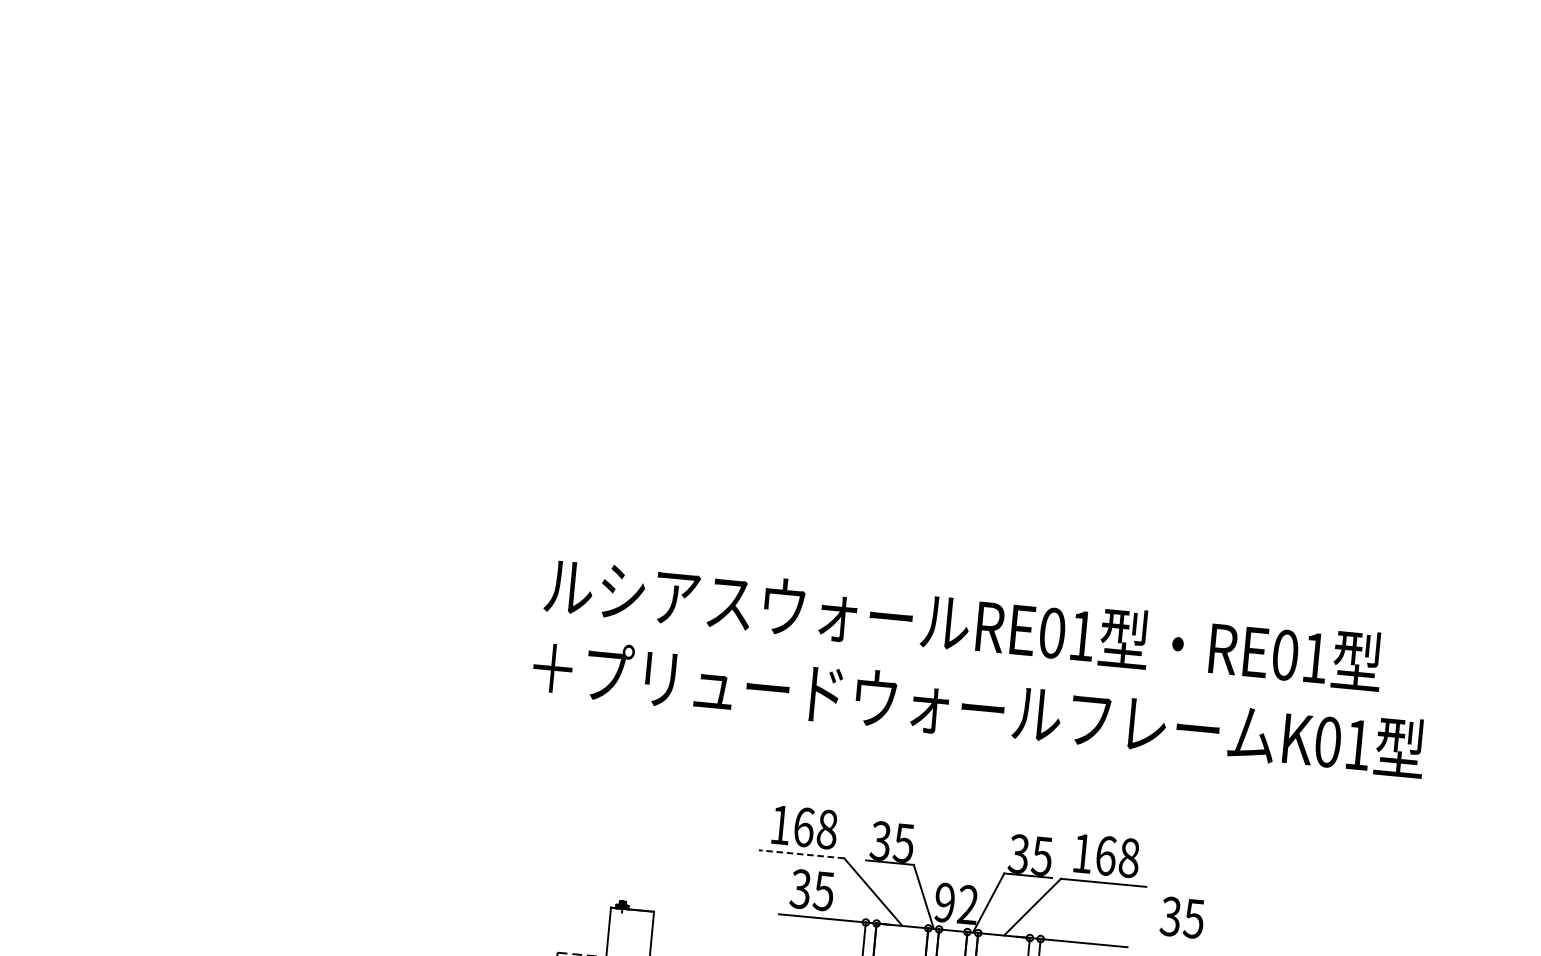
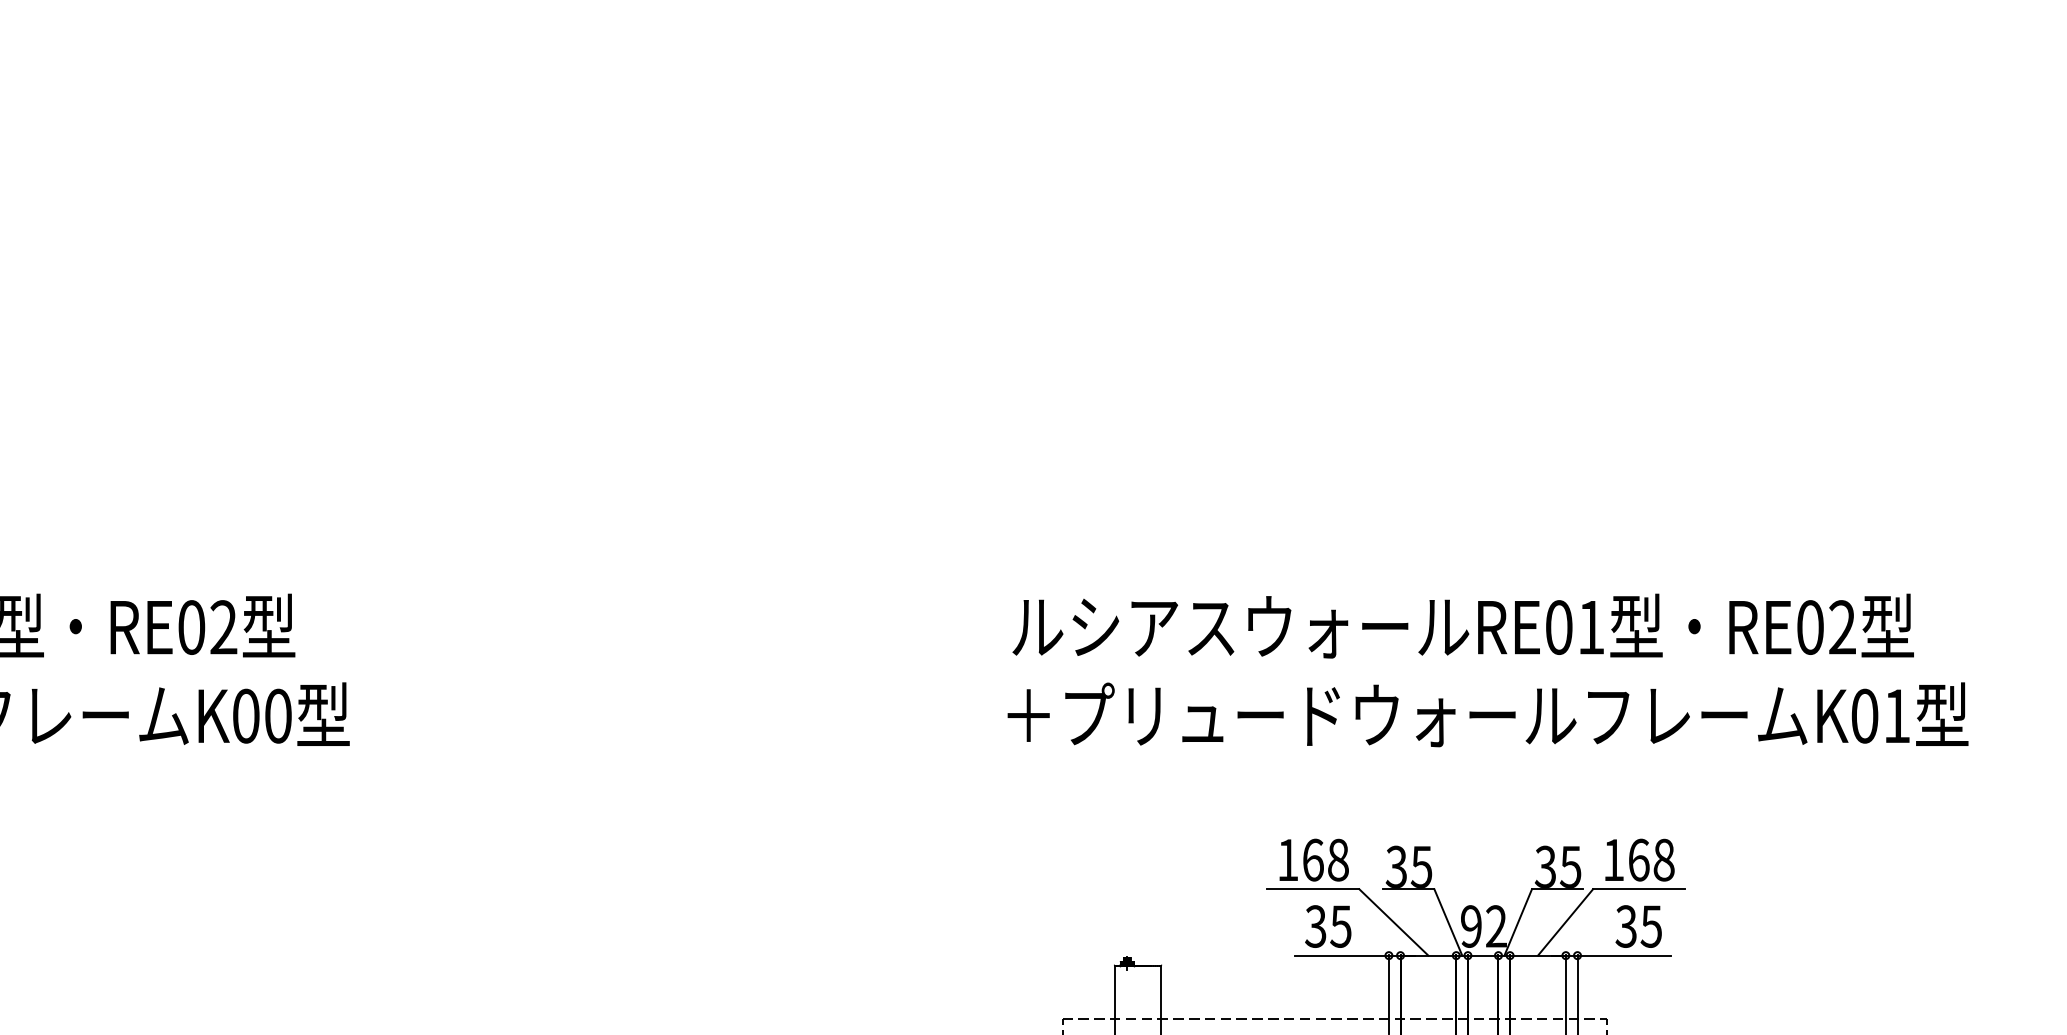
text: (1315, 658) -> (1842, 627), RE01 -> RE02
line: (801, 854) -> (1313, 889), dashed -> solid
text: (1182, 917) -> (1638, 926), moved

